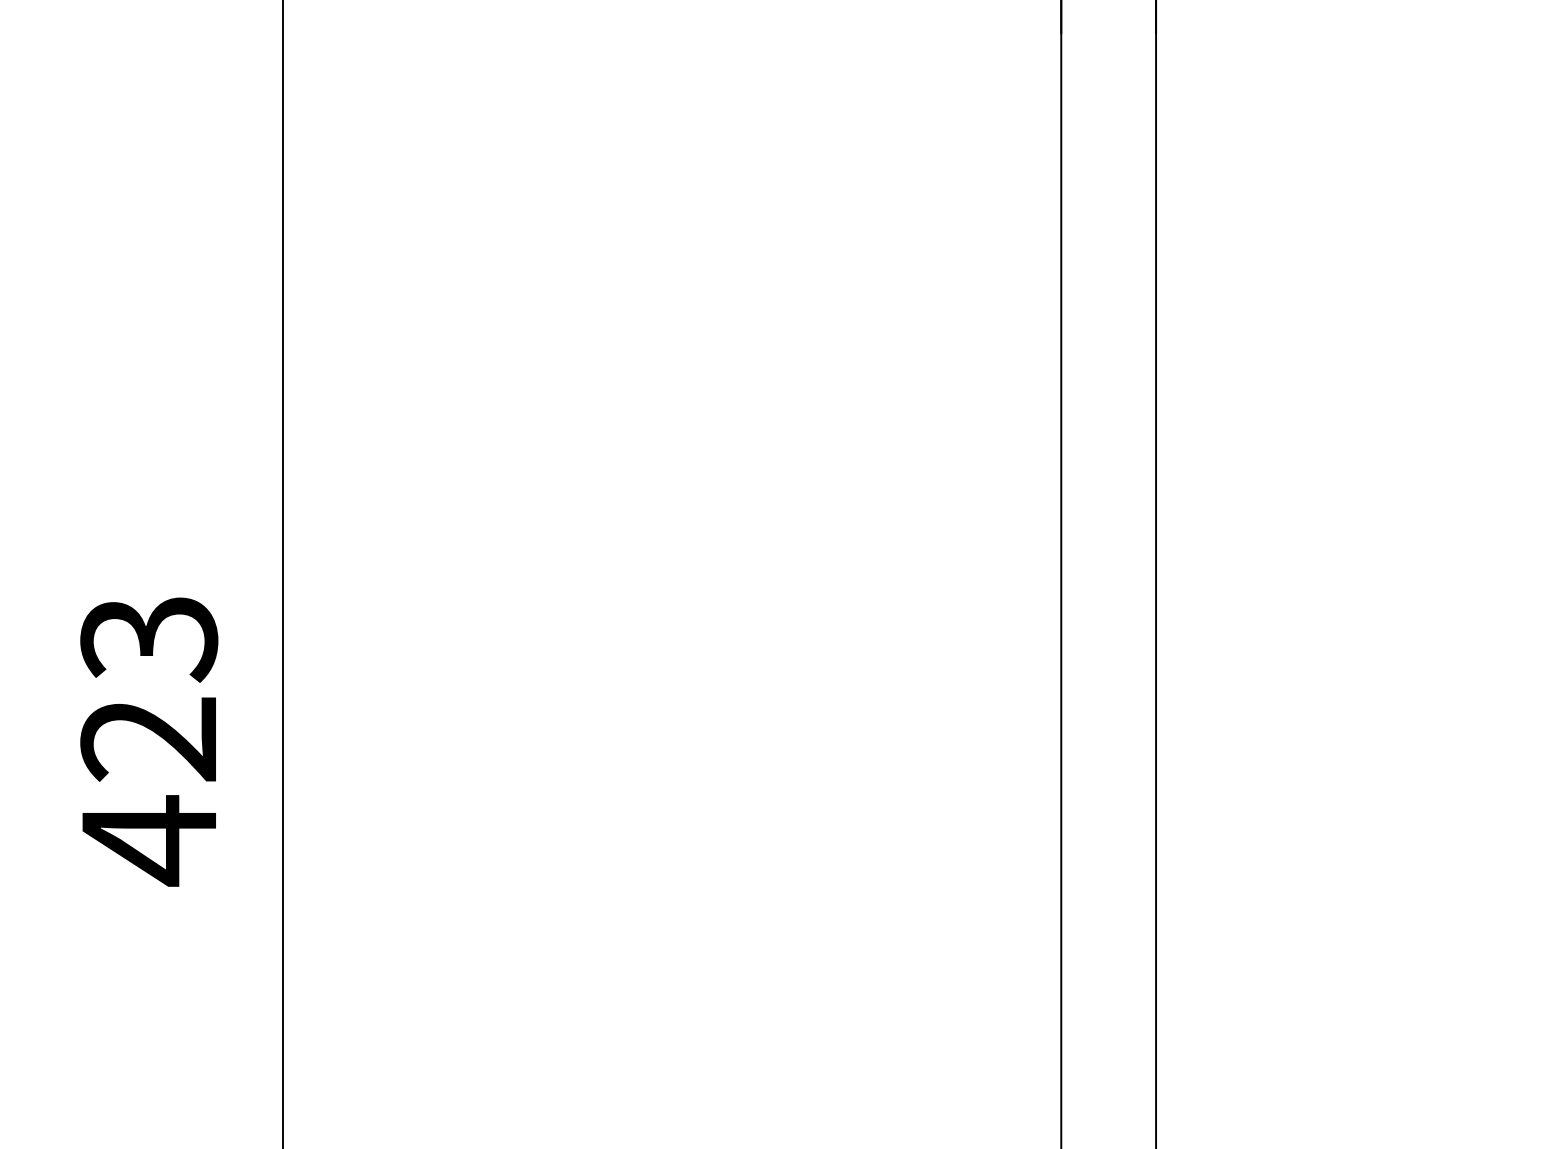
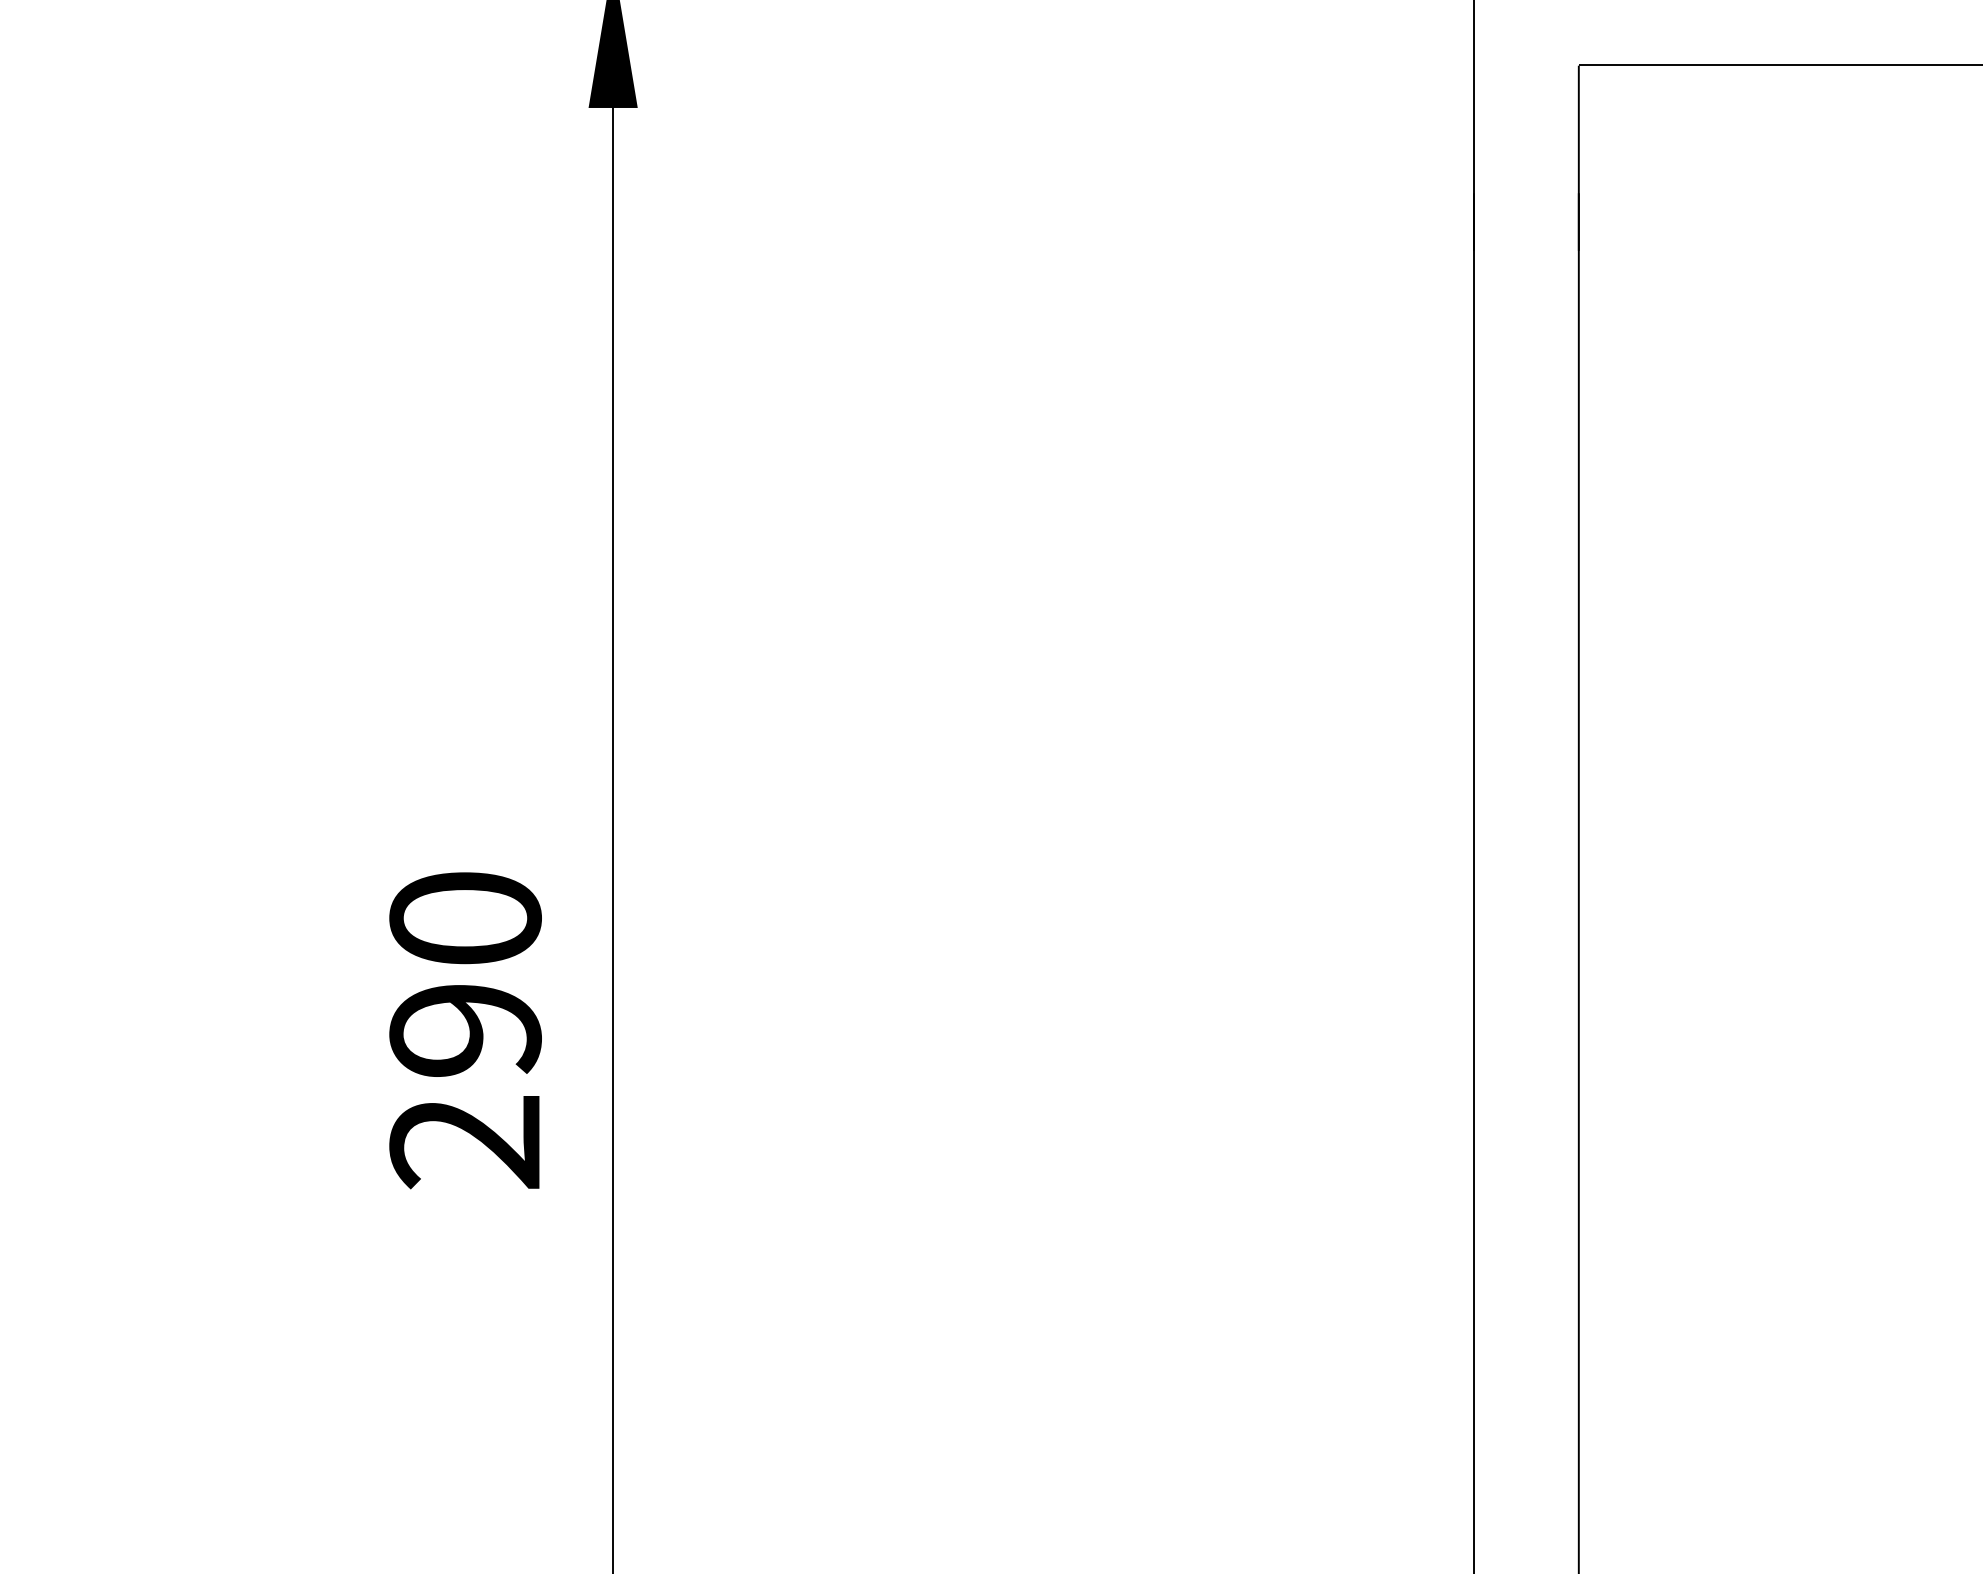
text: (149, 741) -> (465, 1032), 423 -> 290

